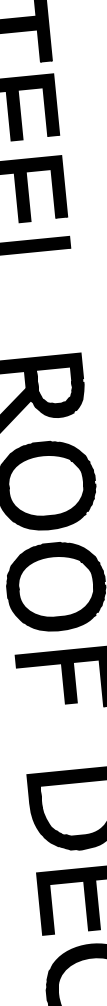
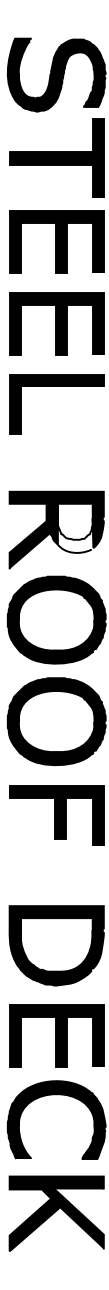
fill: (55, 391) -> (75, 527), removed

